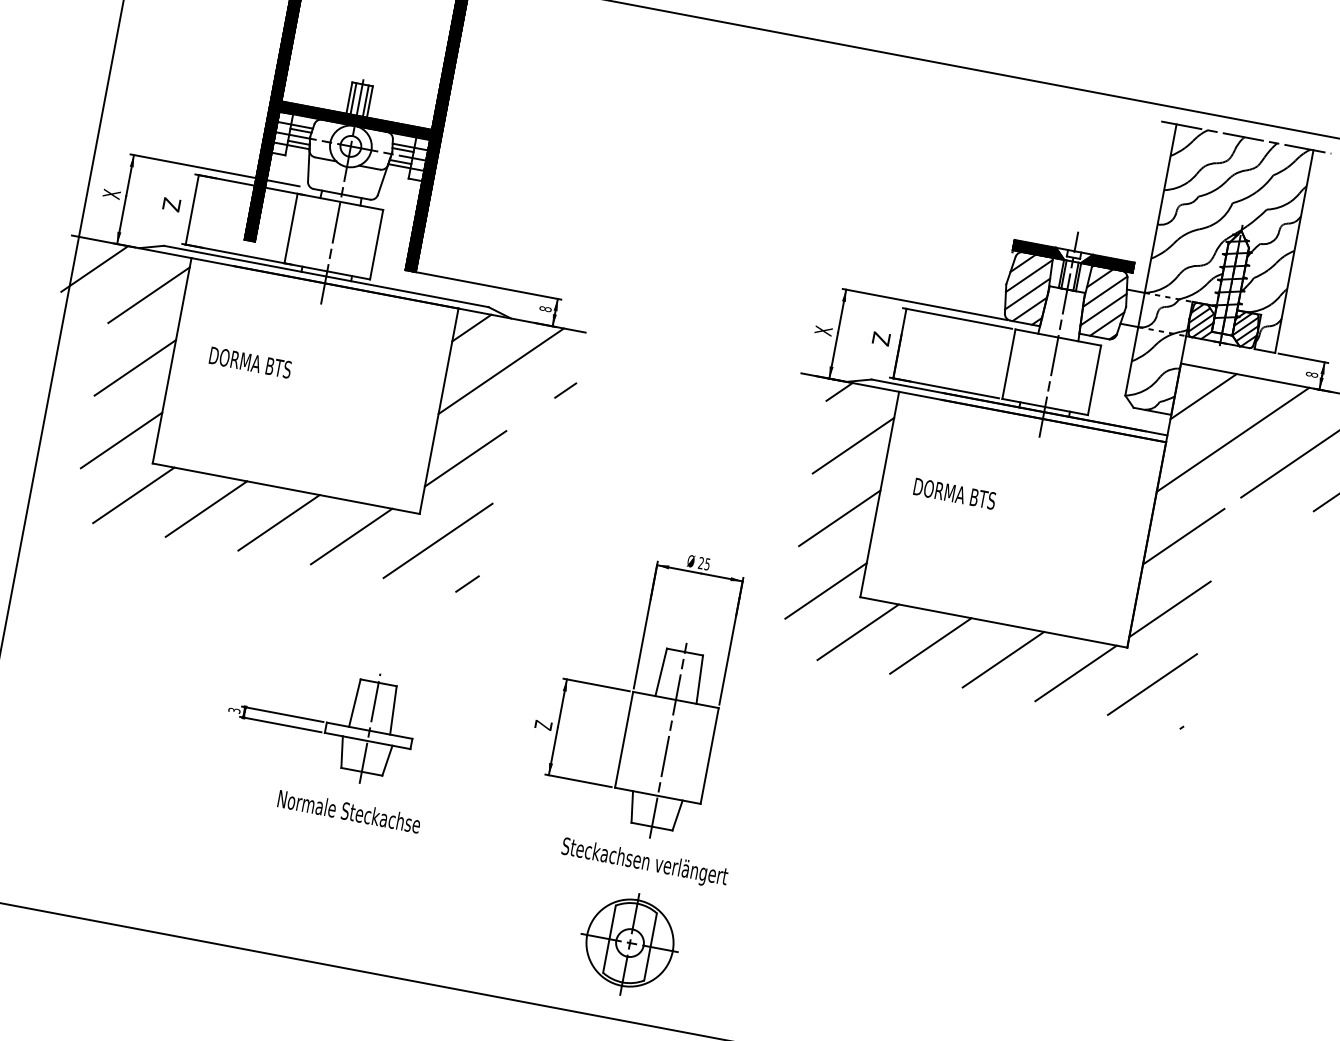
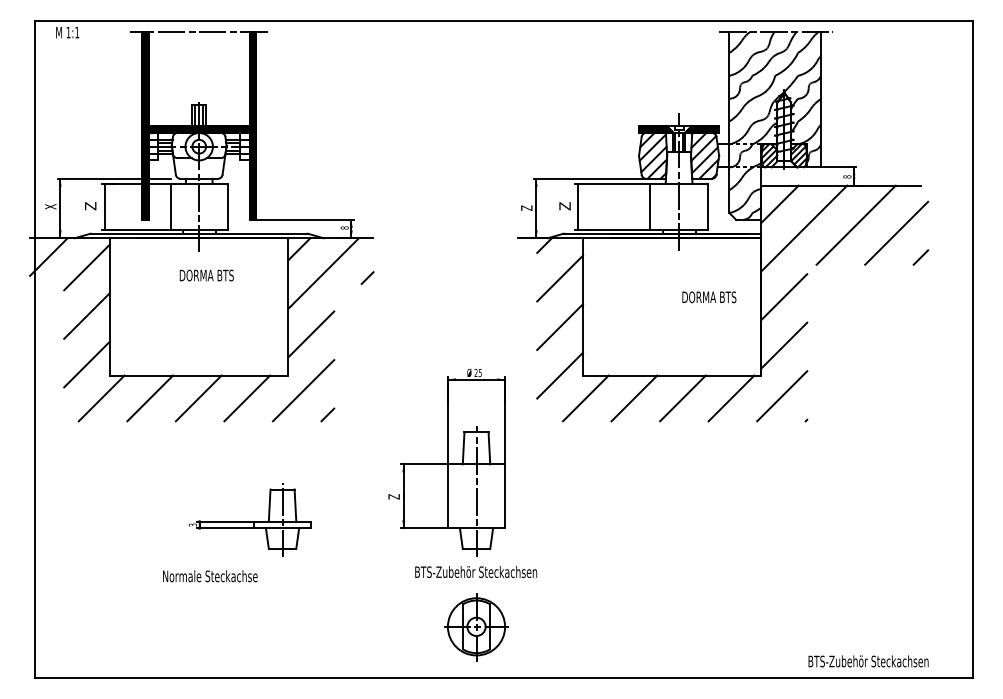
text: (823, 329) -> (526, 207), X -> Z
text: (250, 362) -> (206, 275), moved
text: (954, 494) -> (709, 297), moved
text: (349, 812) -> (210, 576), moved
text: (645, 863) -> (476, 573), Steckachsen verlängert -> BTS-Zubehör Steckachsen

